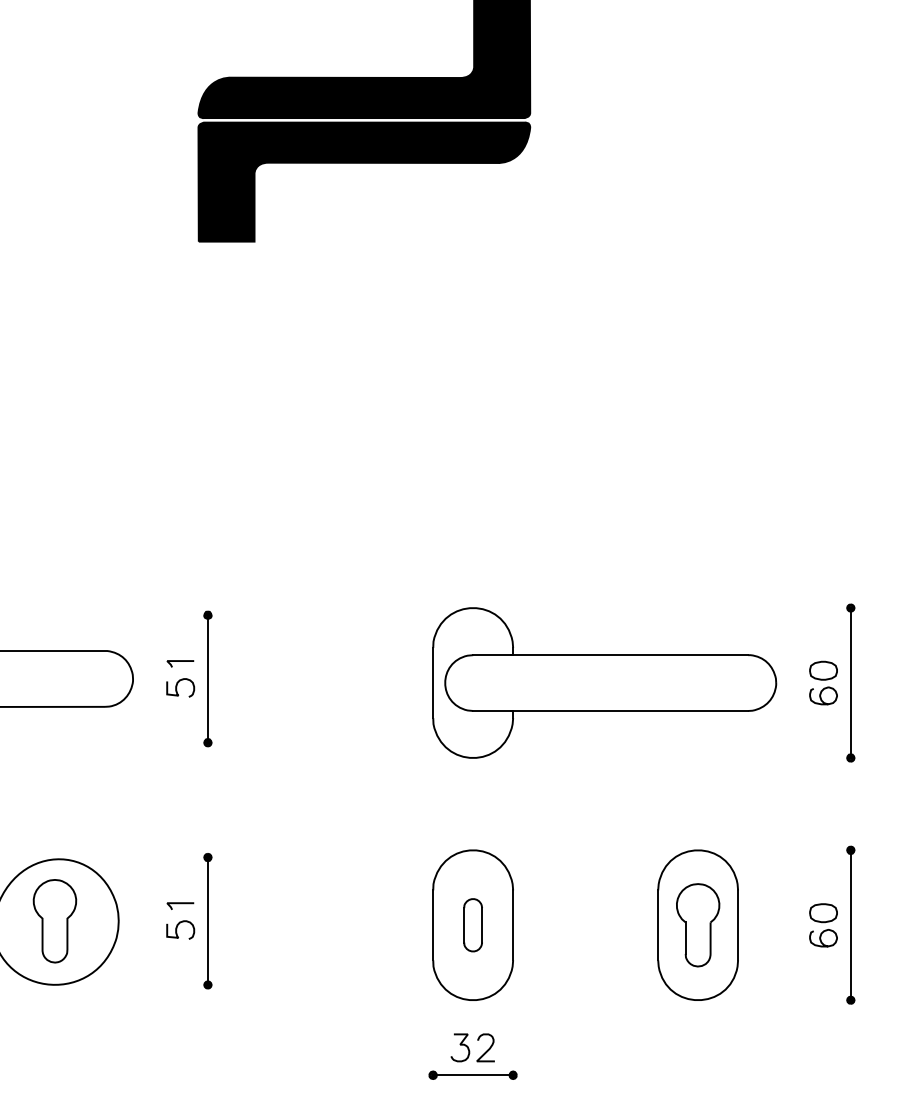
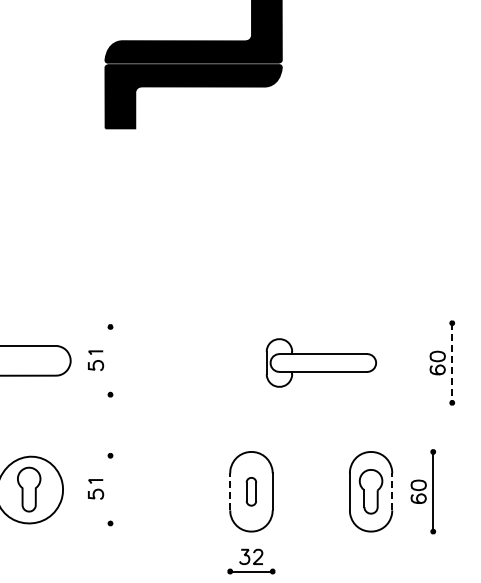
line: (207, 678) -> (110, 360), removed
part: (604, 682) -> (321, 362), size x0.6
line: (851, 683) -> (452, 363), solid -> dashed
line: (207, 920) -> (110, 489), removed
line: (433, 924) -> (230, 491), solid -> dashed
line: (738, 924) -> (392, 491), solid -> dashed
part: (832, 924) -> (423, 491), moved

